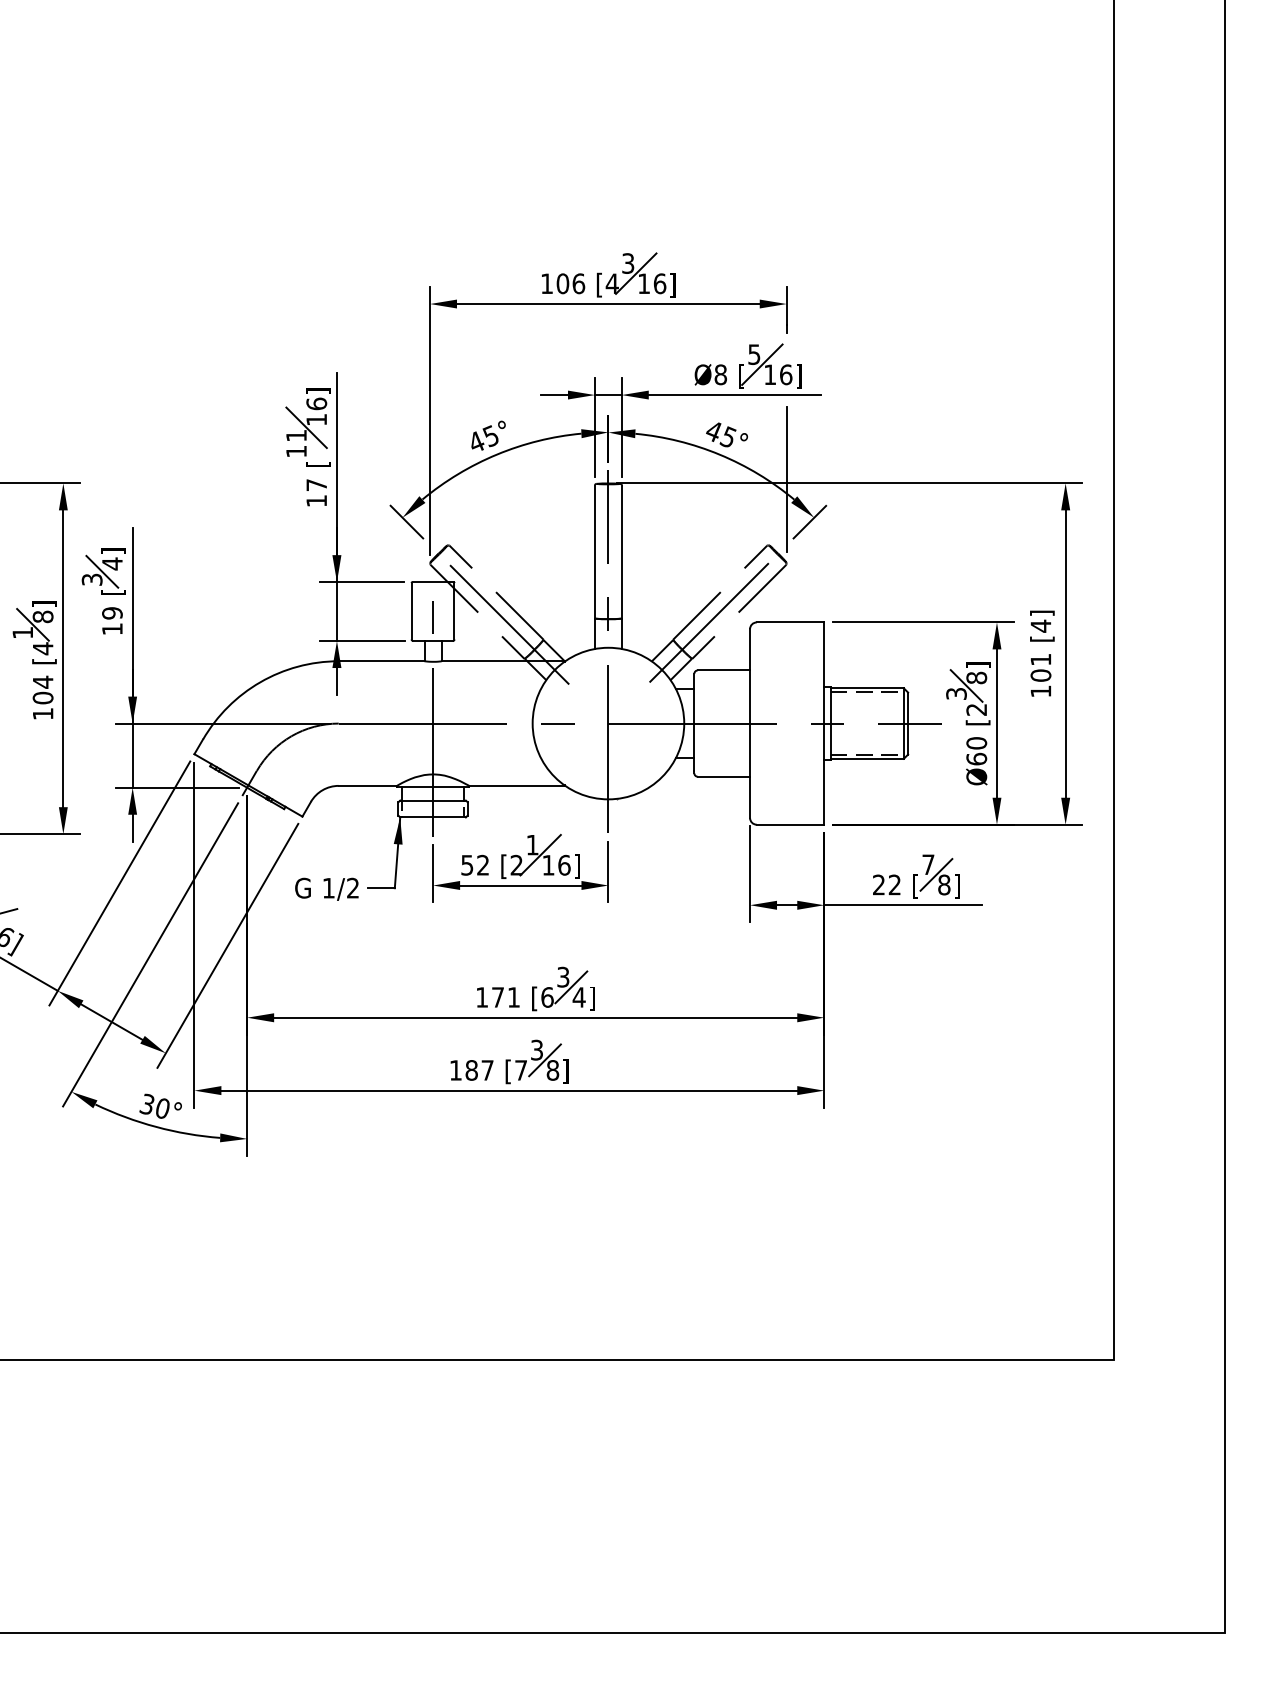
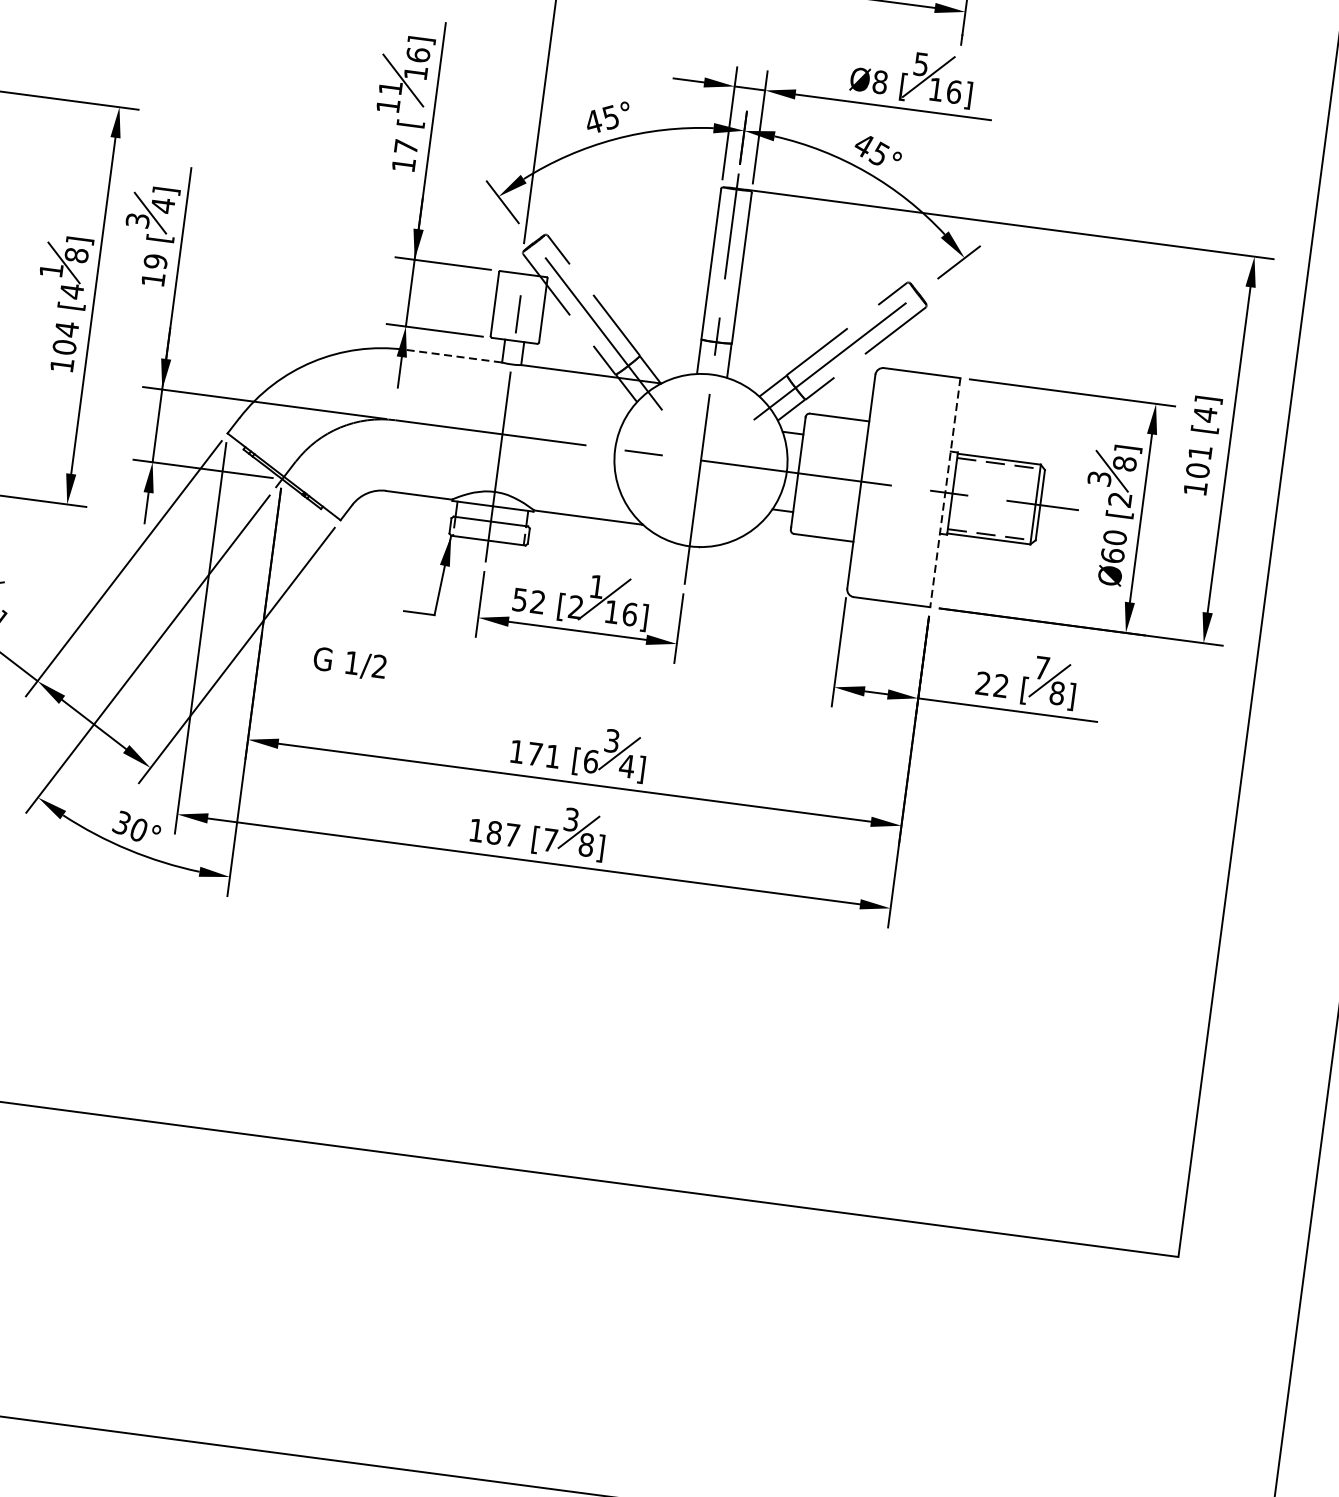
line: (786, 479) -> (939, 210), removed
line: (381, 661) -> (453, 356), solid -> dashed
line: (824, 724) -> (945, 493), solid -> dashed
text: (326, 888) -> (349, 662), moved

